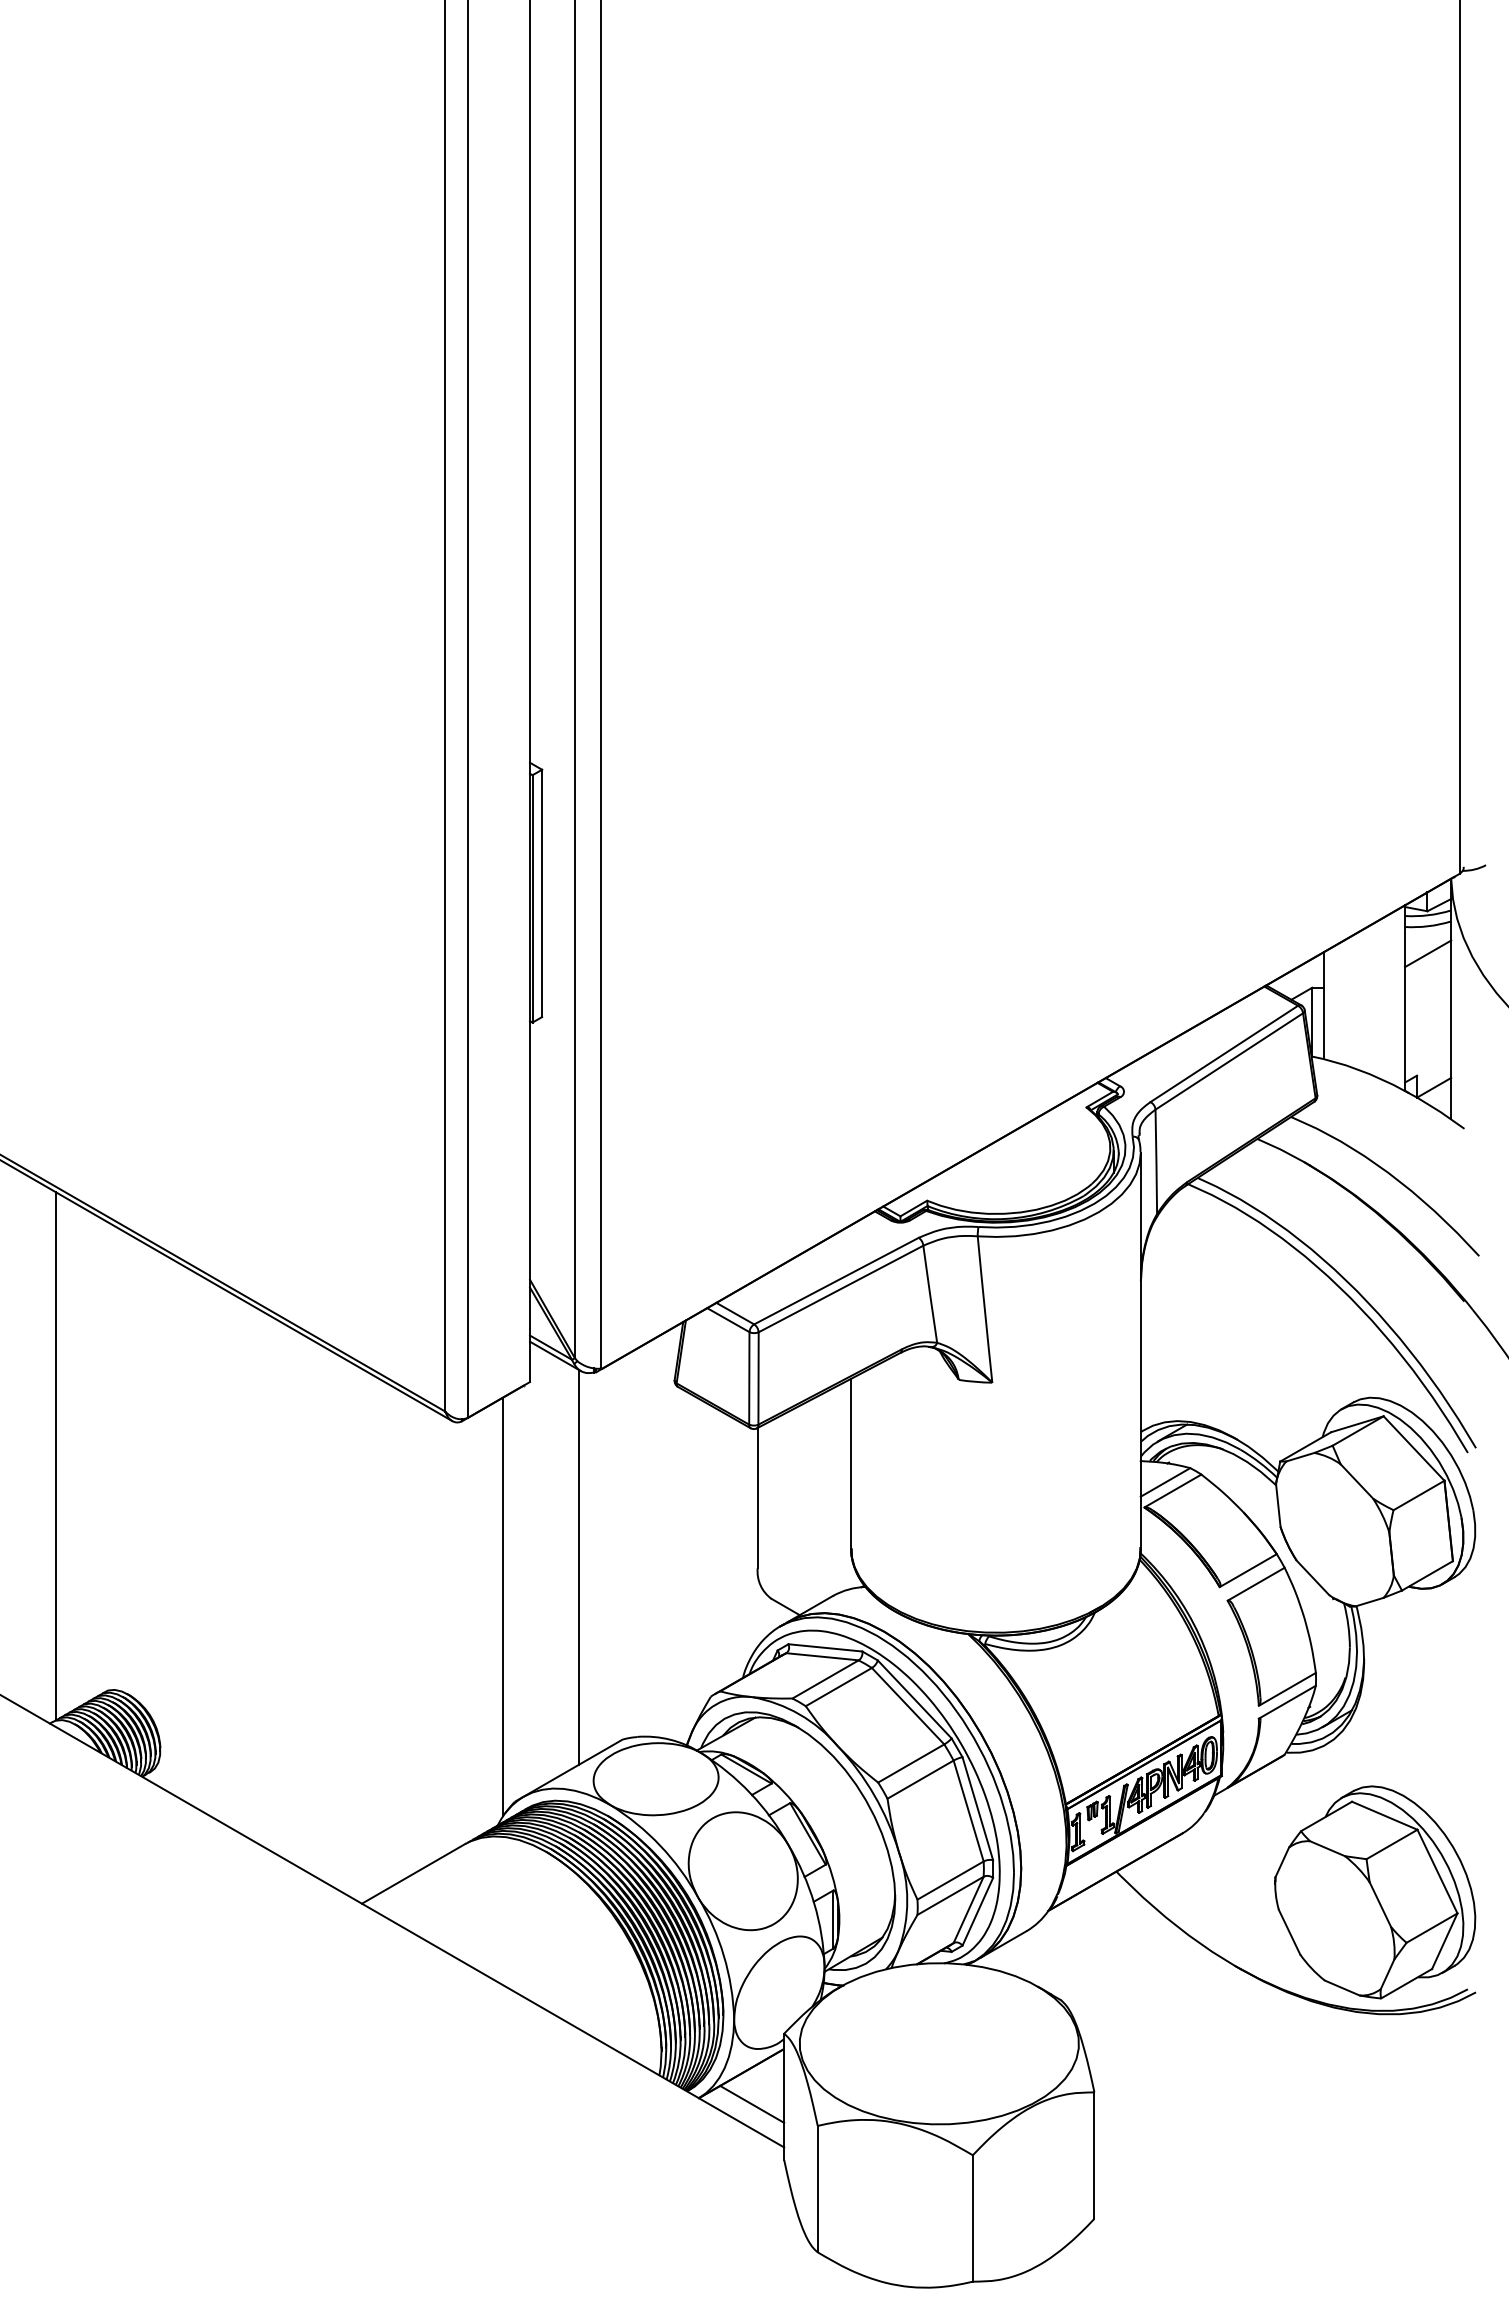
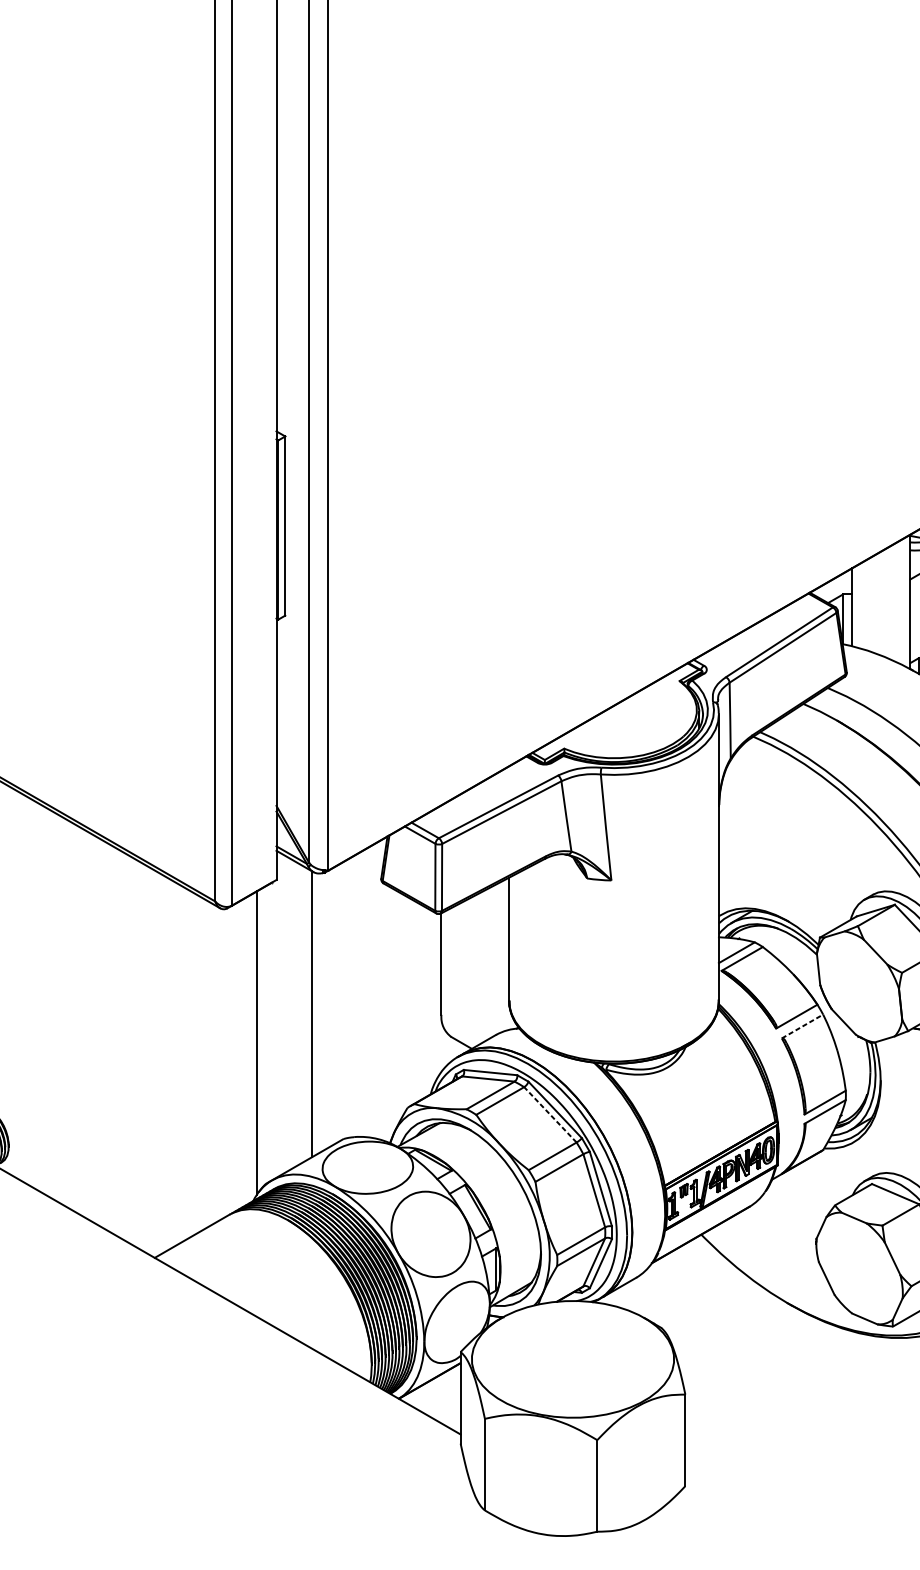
line: (1256, 1584) -> (802, 1026), solid -> dashed
line: (908, 1706) -> (550, 1115), solid -> dashed
line: (752, 2103) -> (437, 1402), removed

